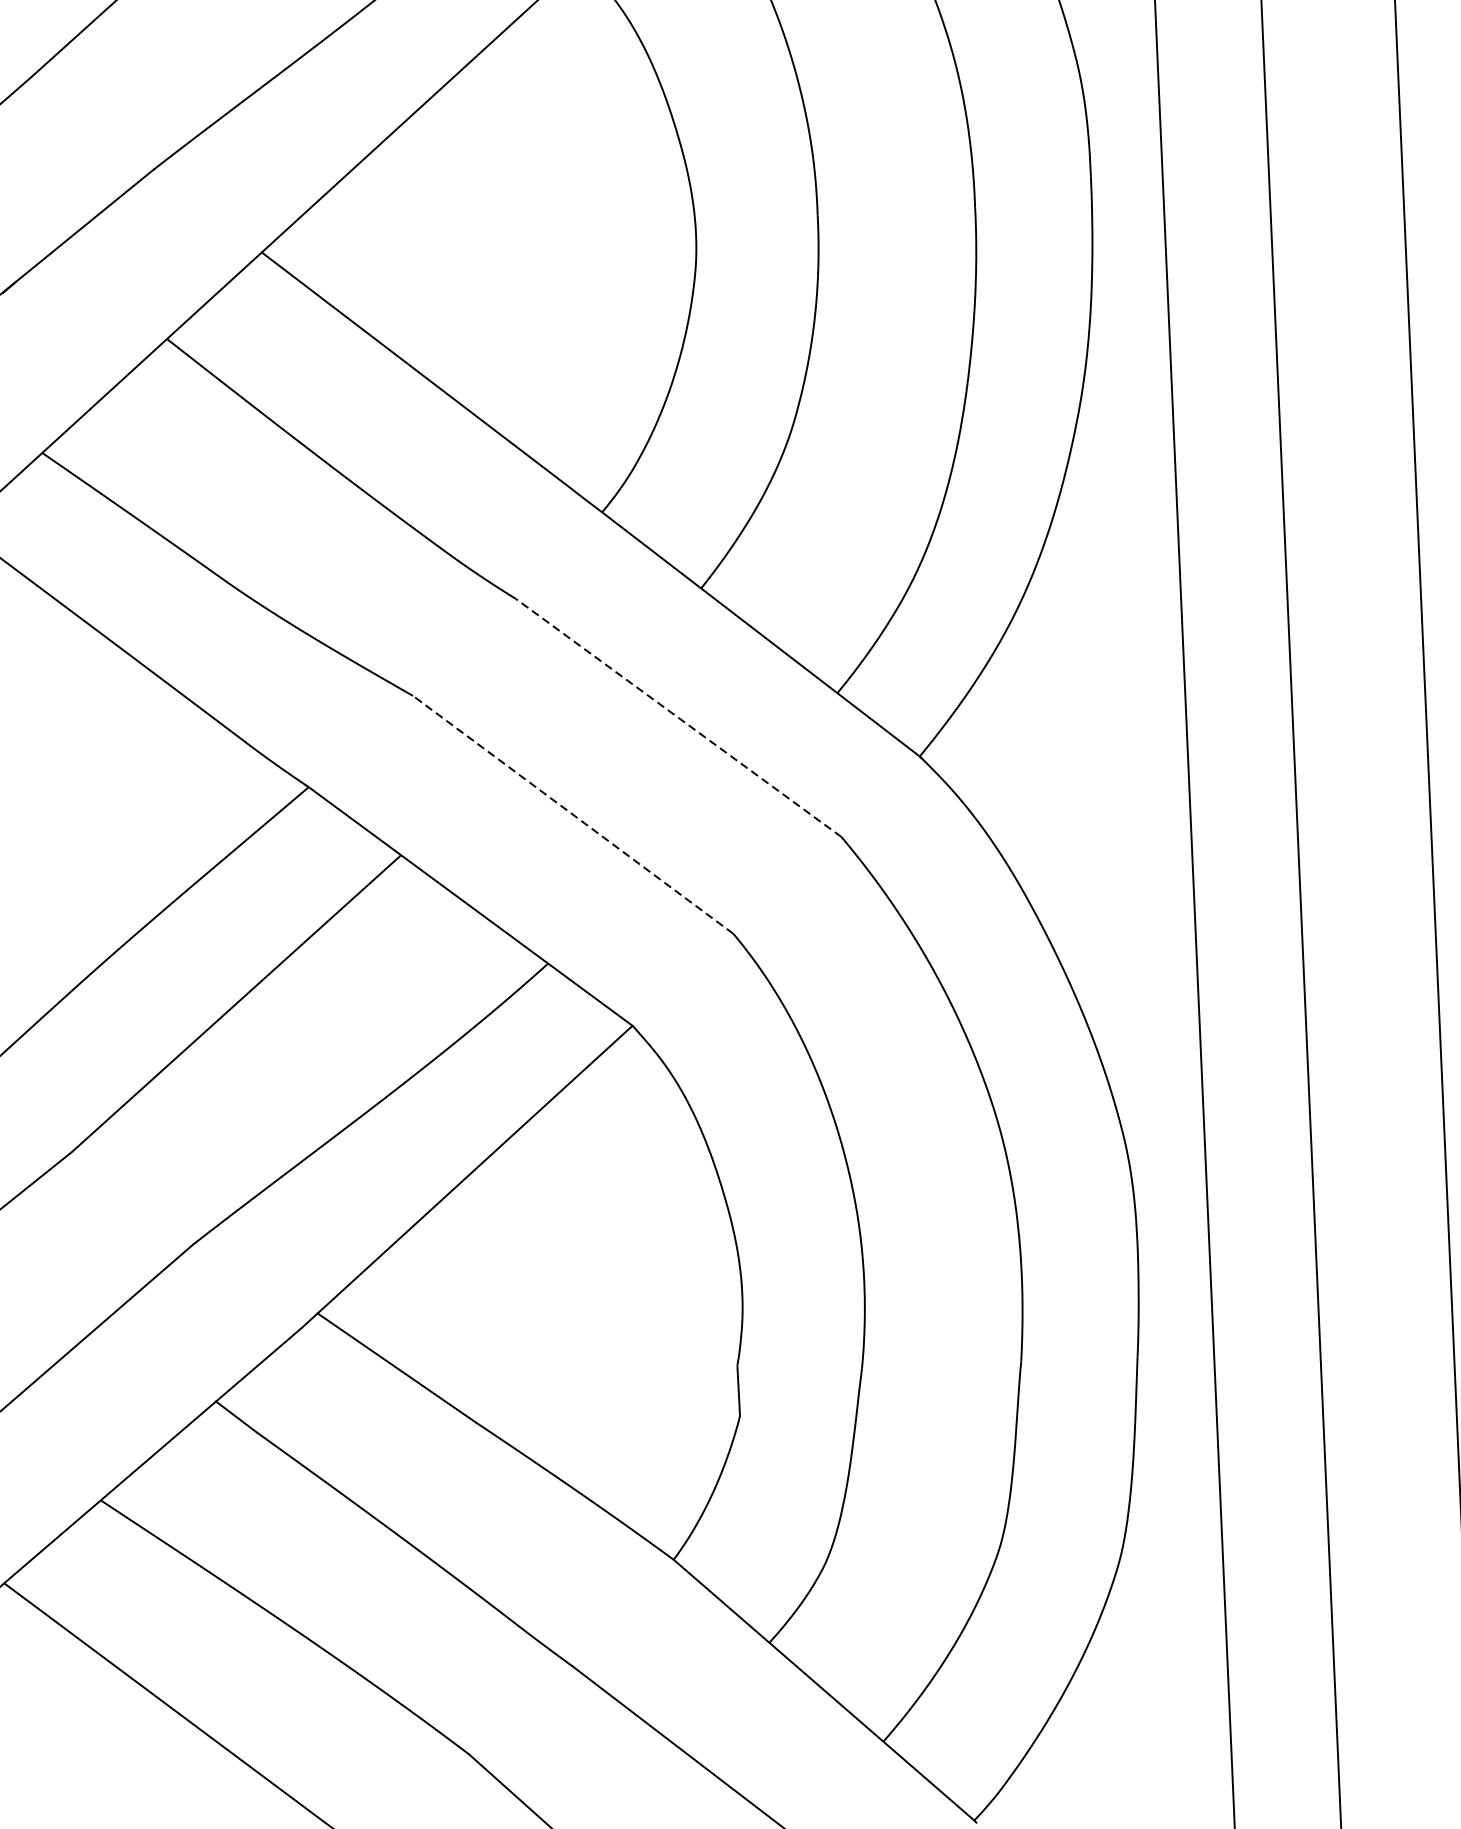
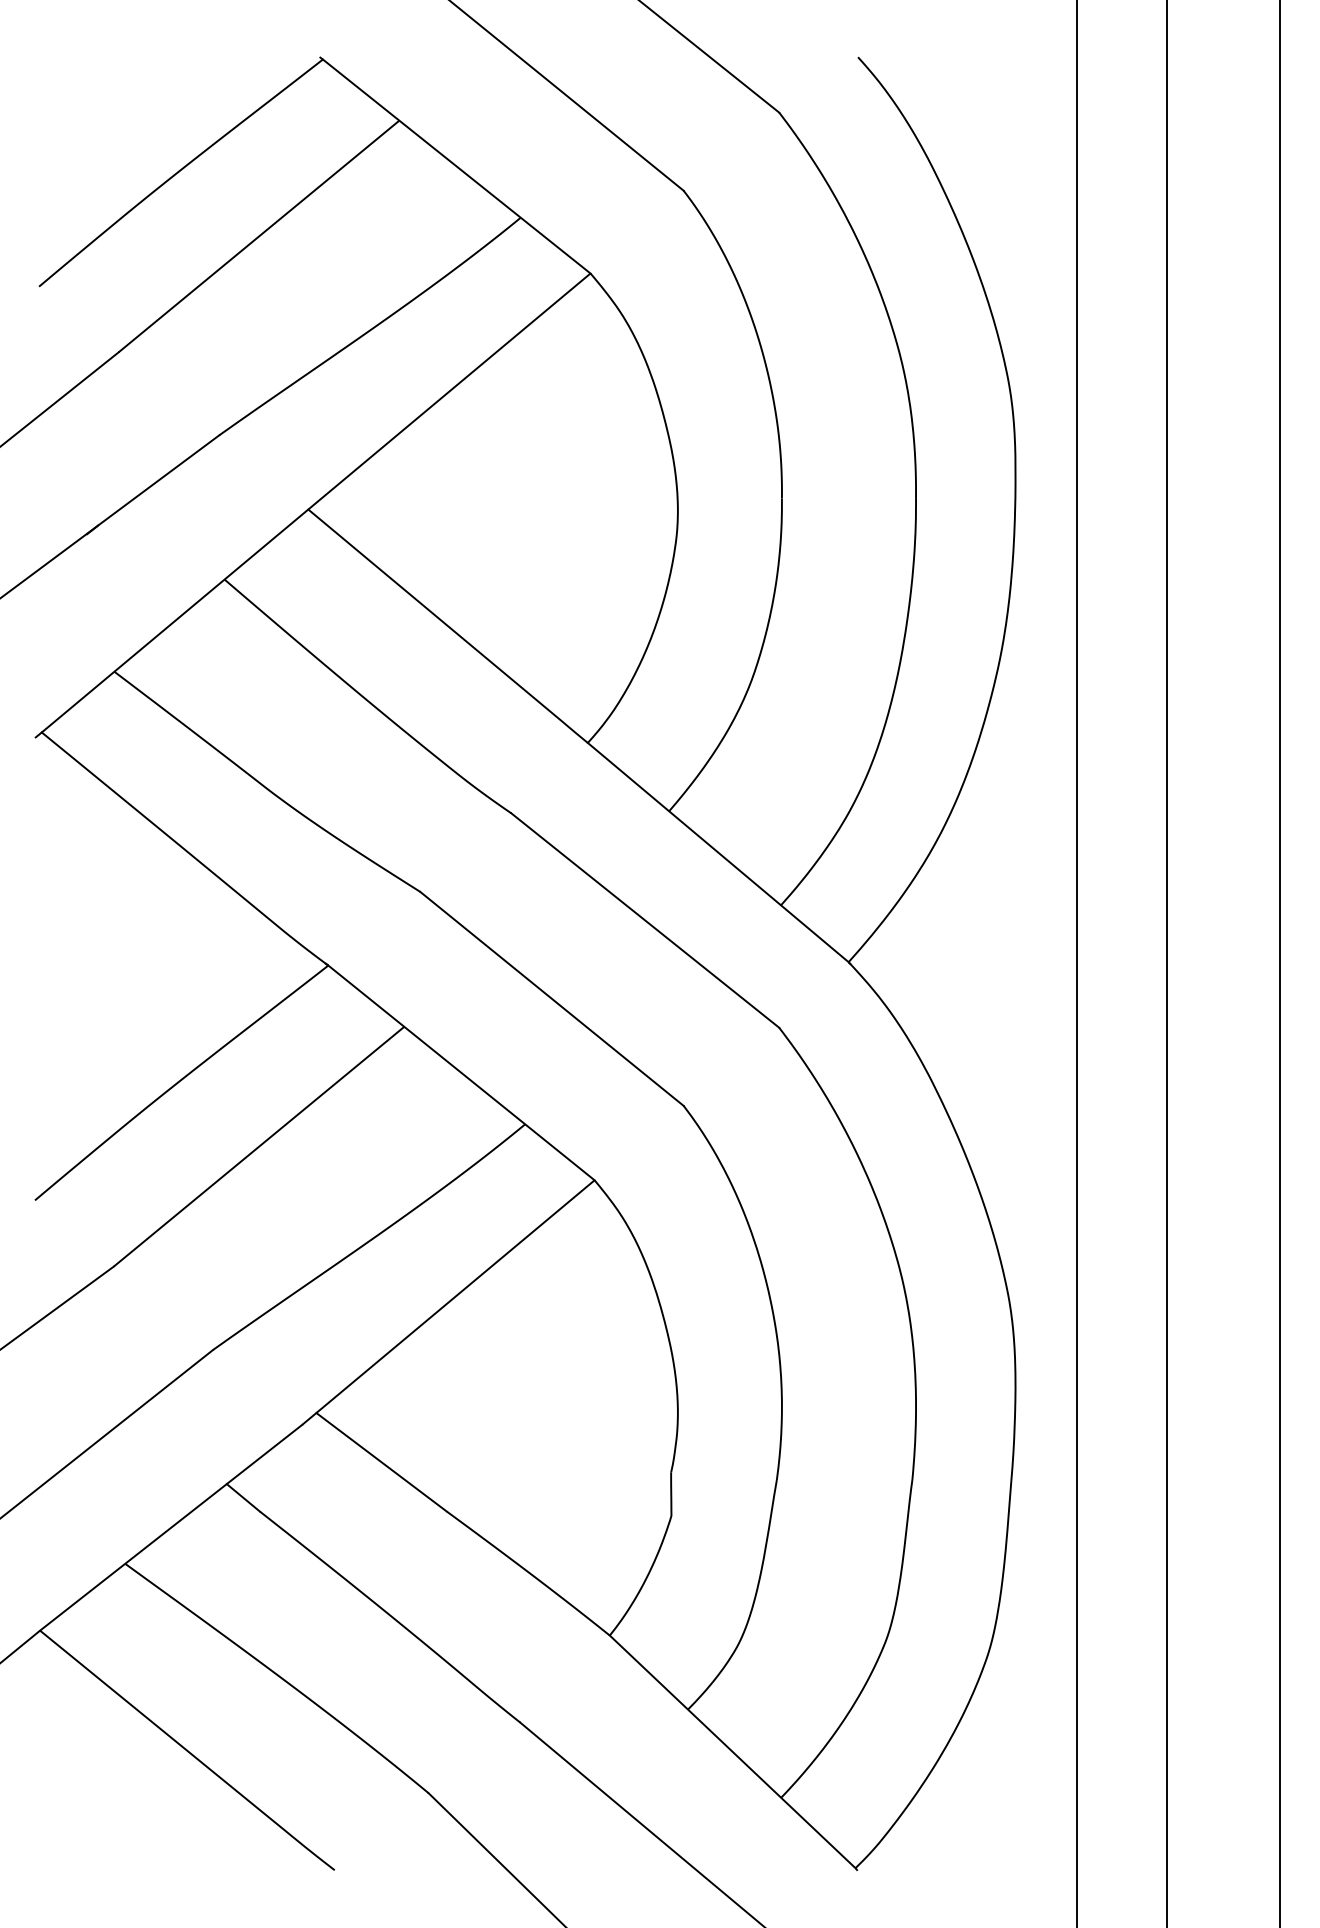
line: (679, 717) -> (645, 920), dashed -> solid
line: (572, 814) -> (551, 998), dashed -> solid

